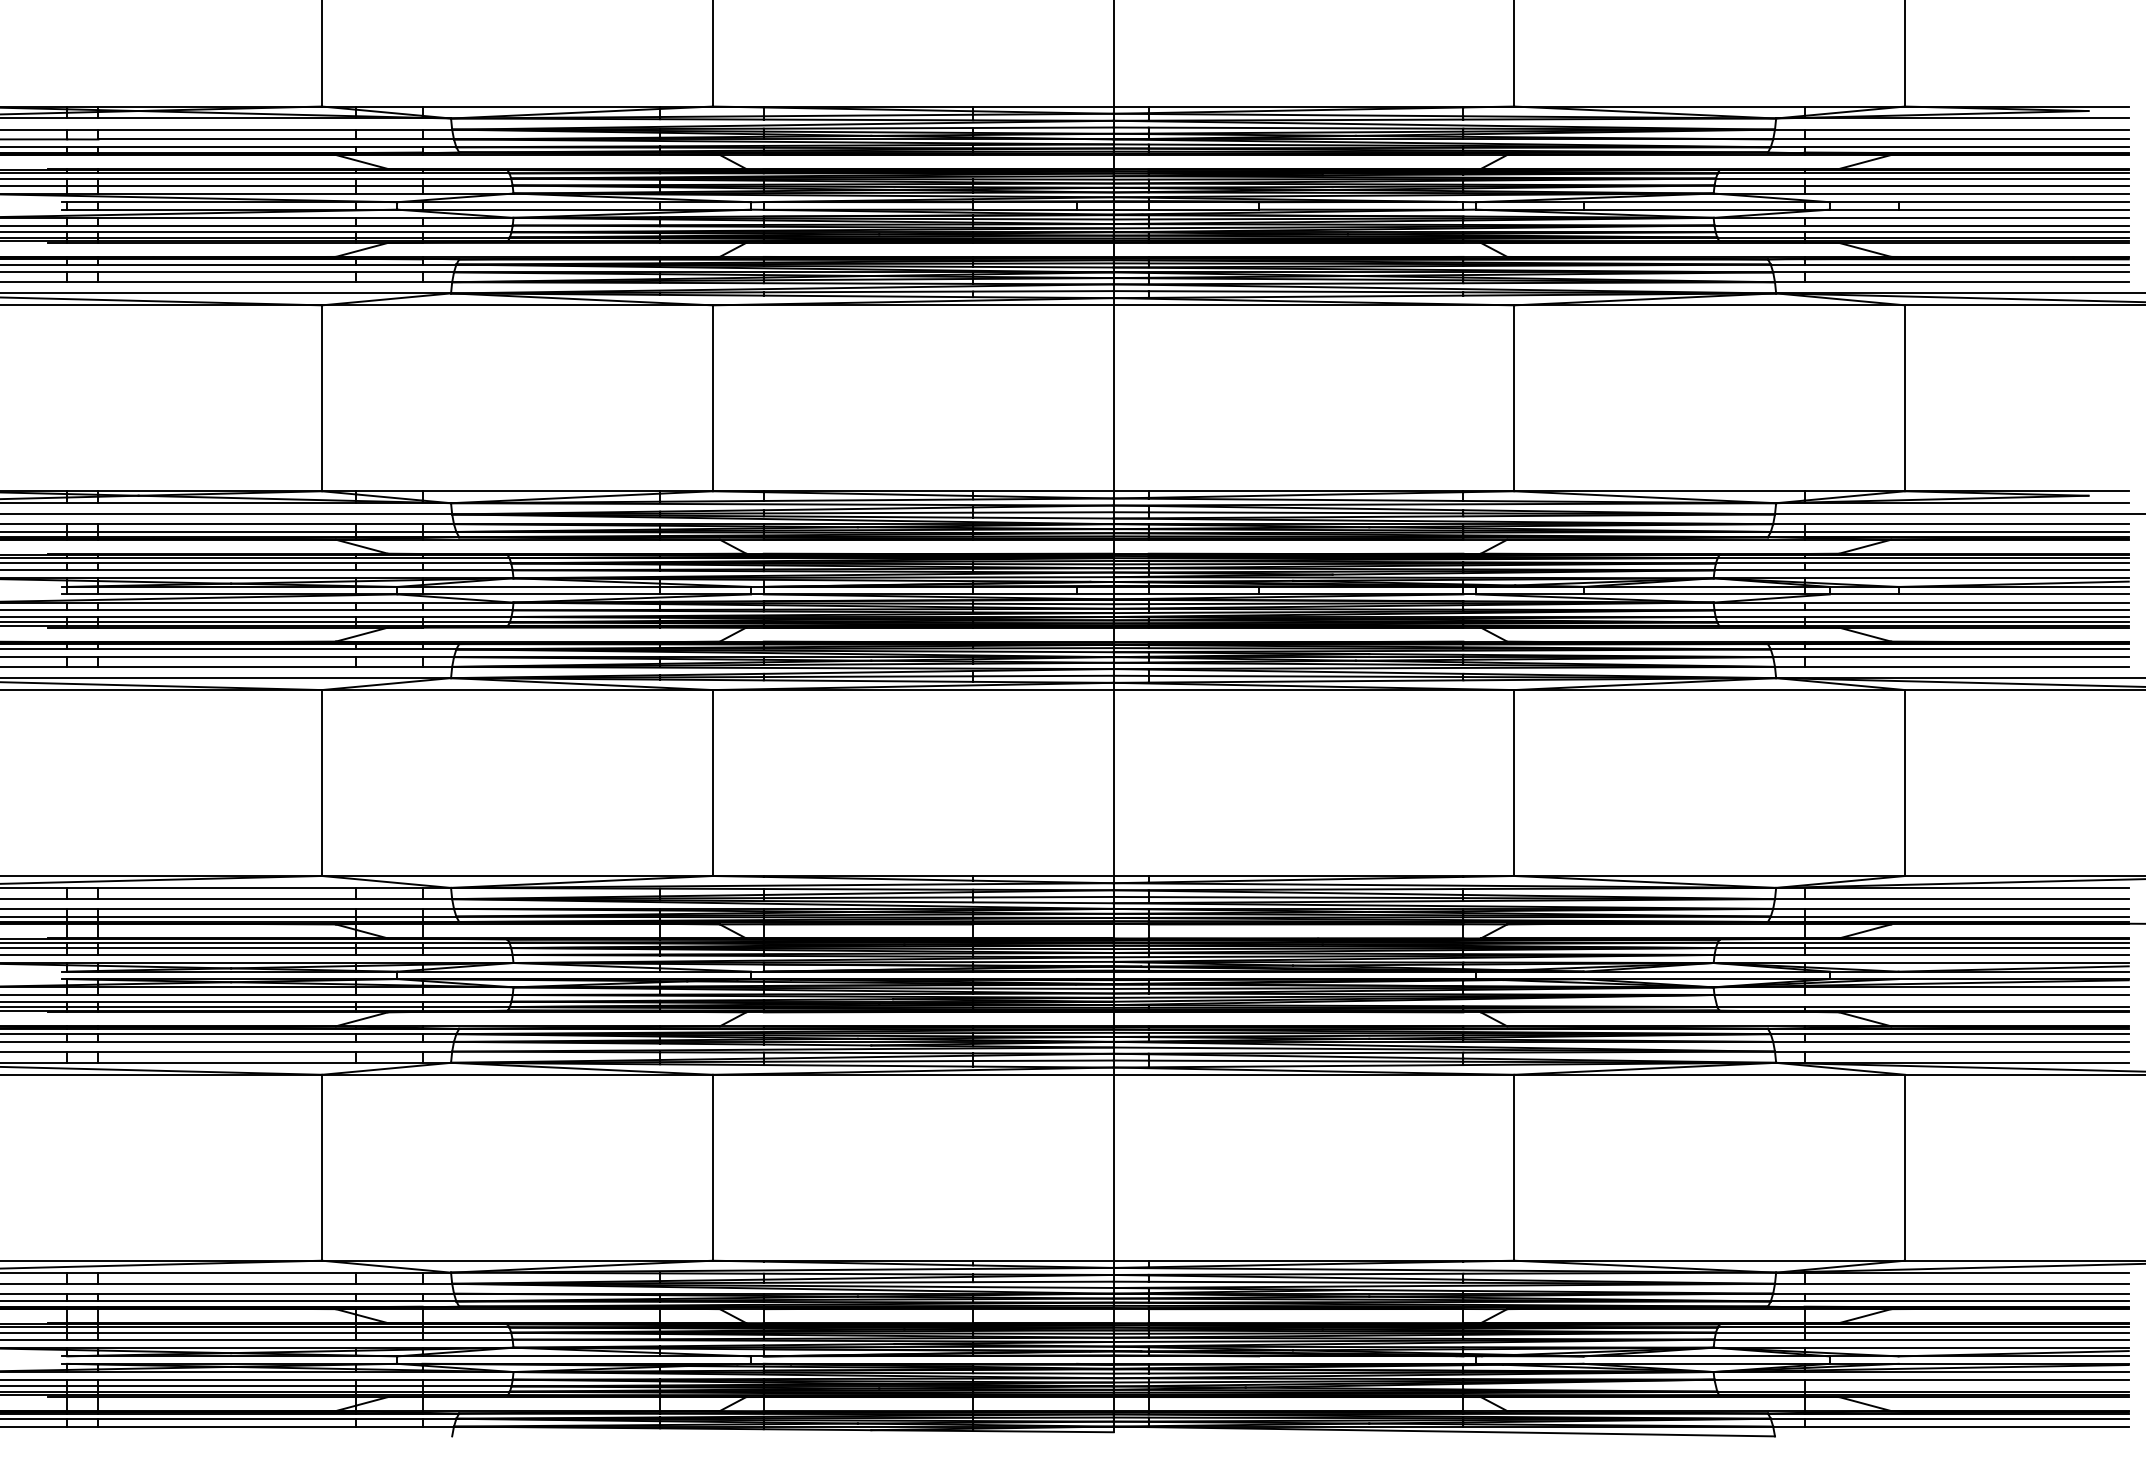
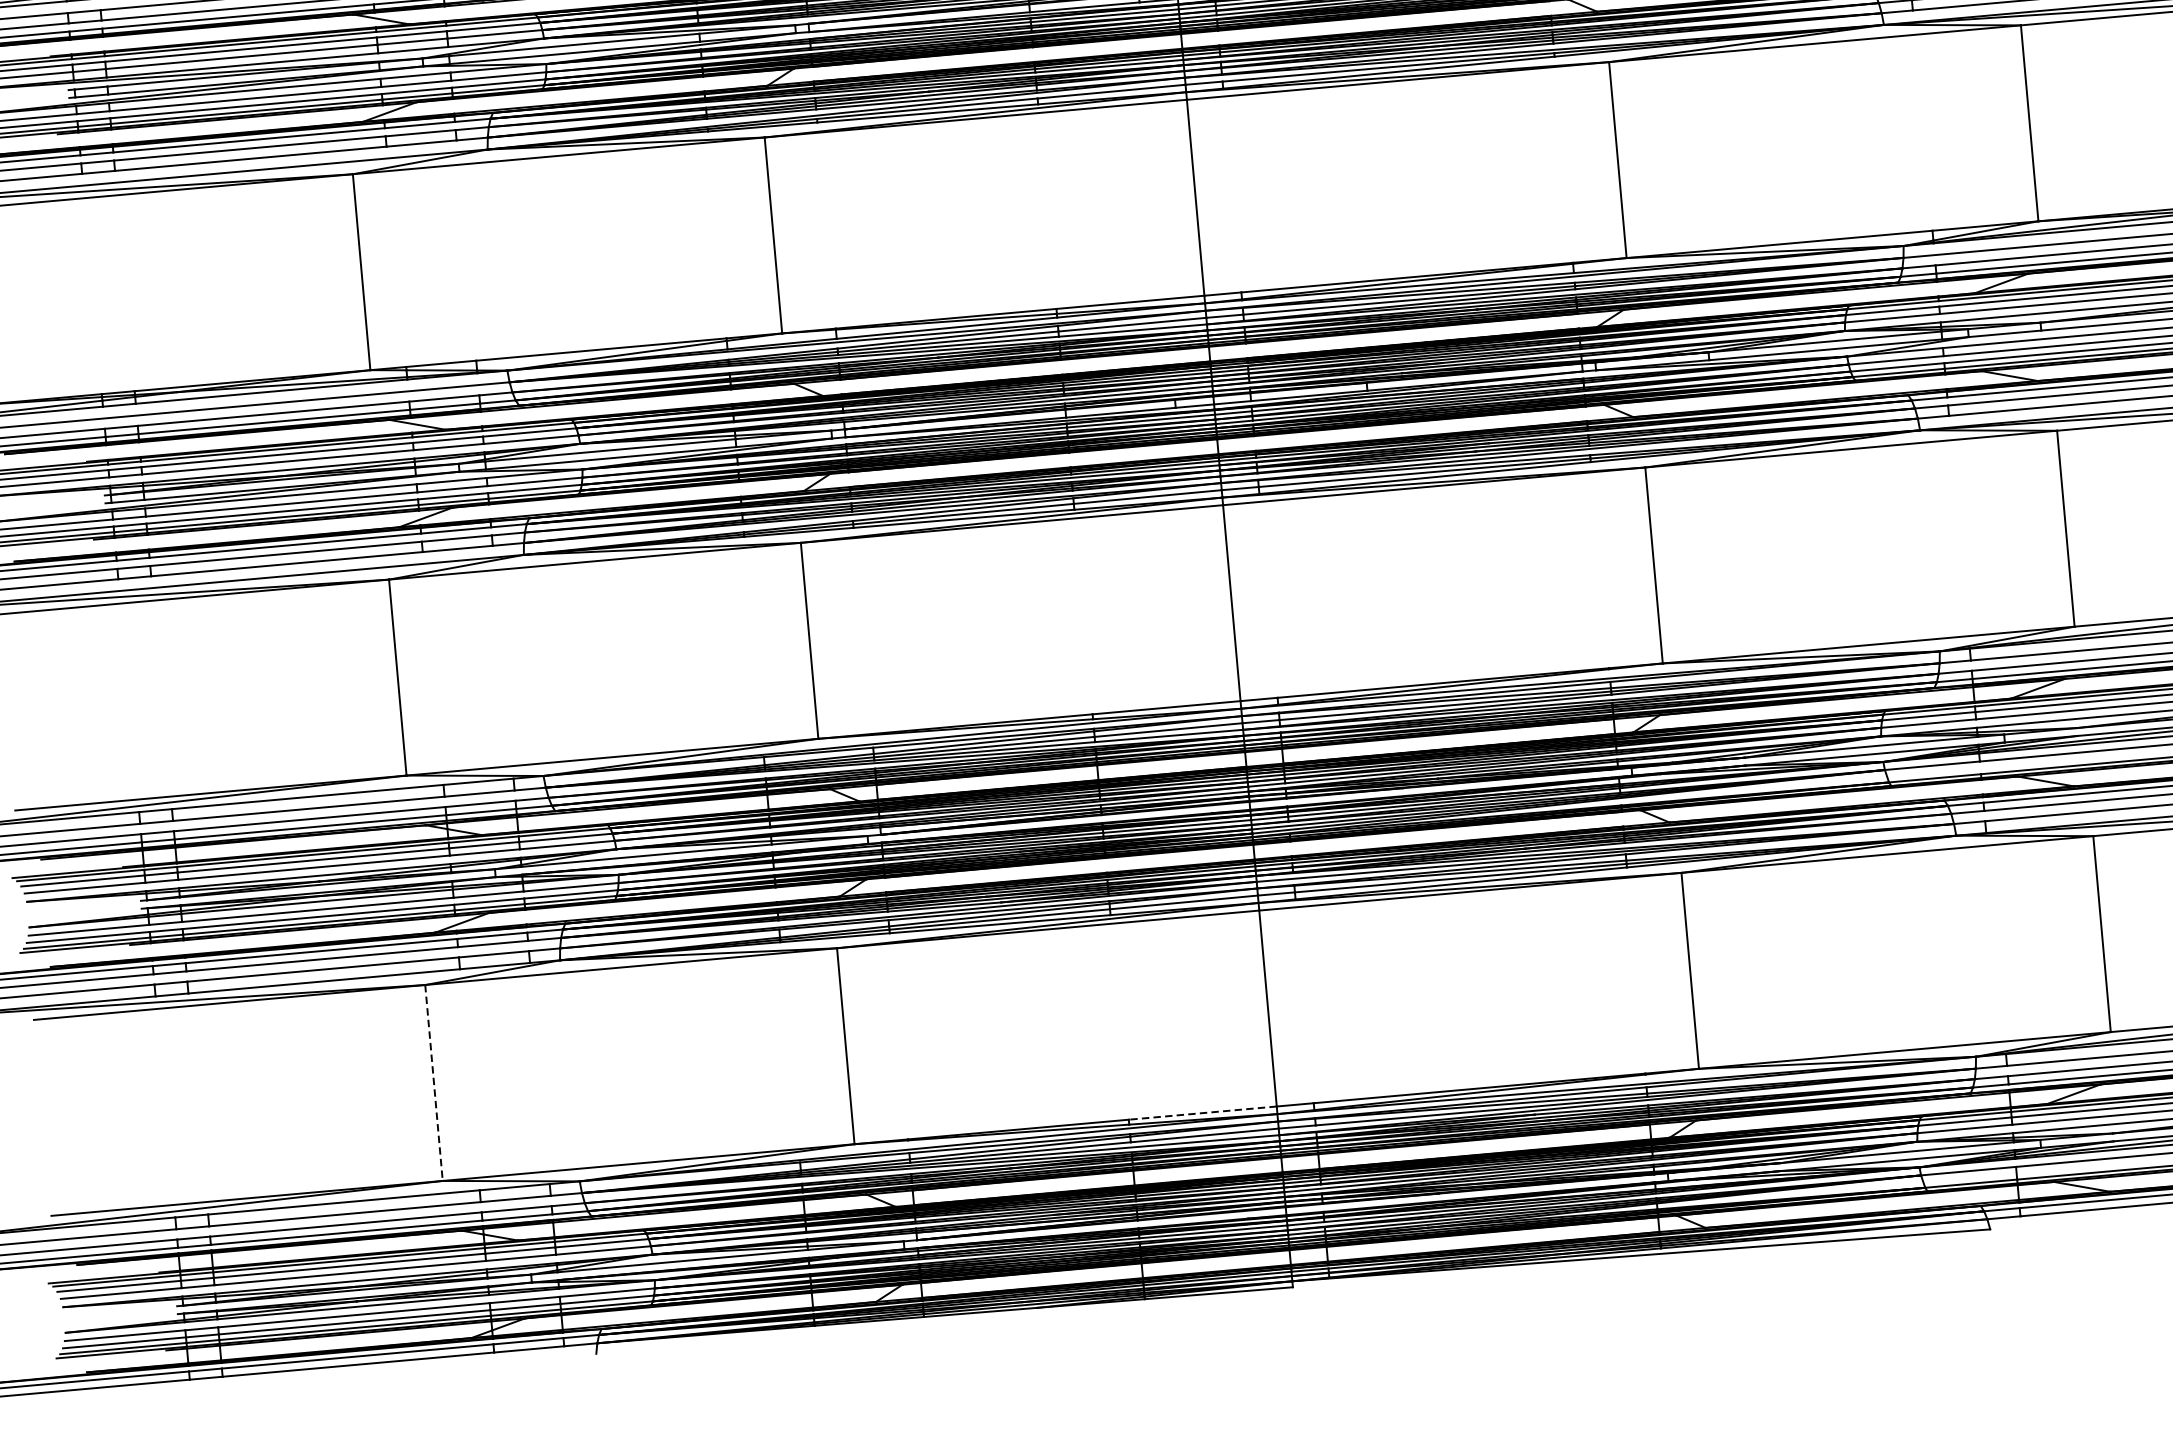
line: (322, 1167) -> (434, 1082), solid -> dashed
line: (1042, 1260) -> (1201, 1112), solid -> dashed

